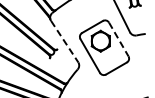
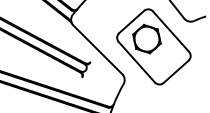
line: (119, 39) -> (171, 31), dashed -> solid
line: (64, 41) -> (97, 49), dashed -> solid

